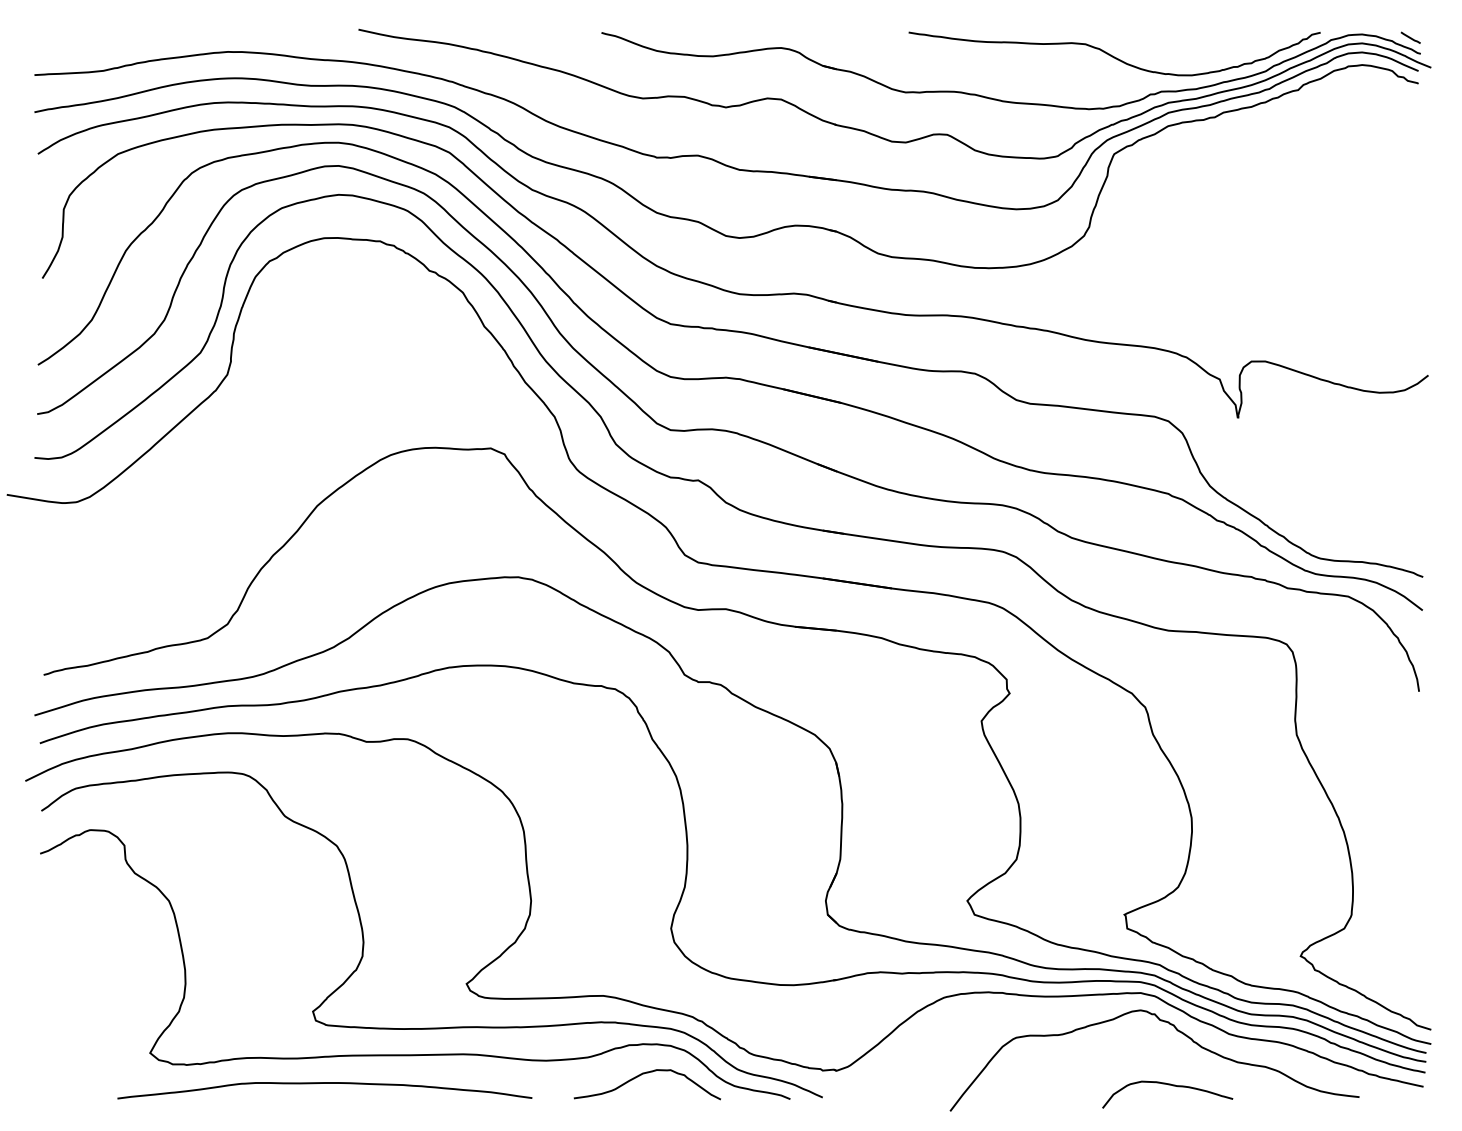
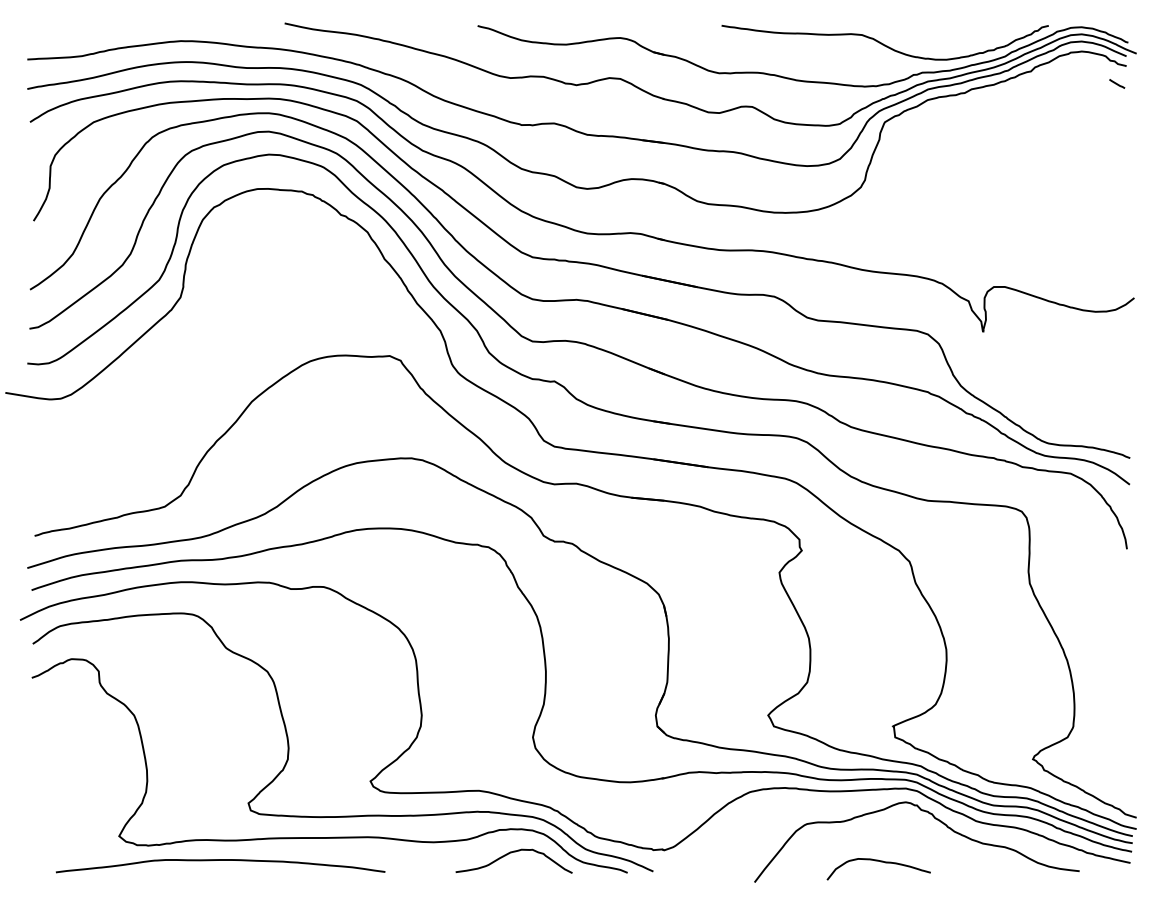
line: (1410, 37) -> (1116, 83), moved
curve: (324, 1083) -> (220, 860), moved
curve: (1168, 1085) -> (879, 861), moved

